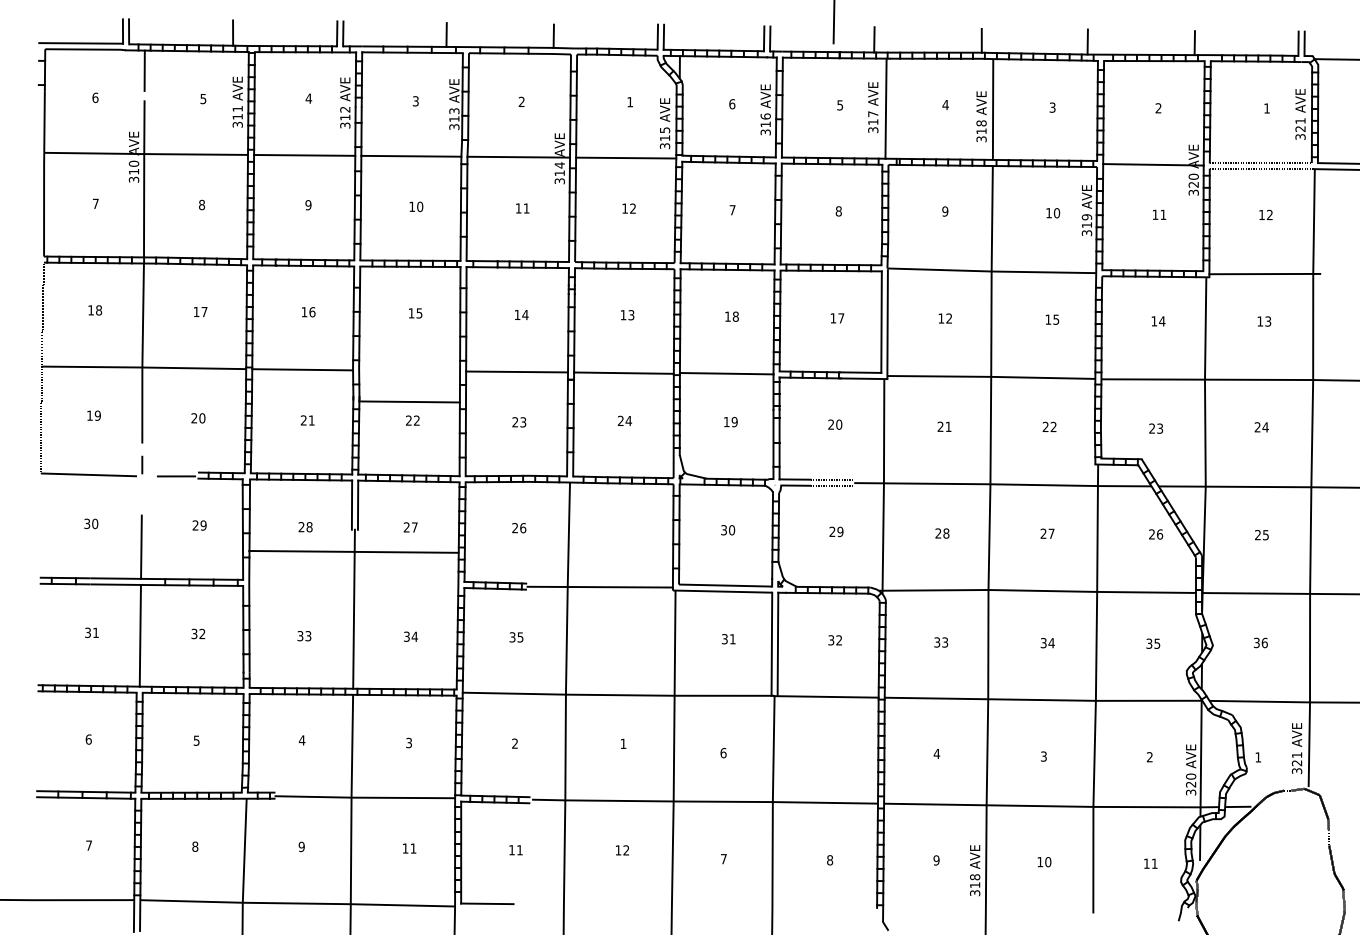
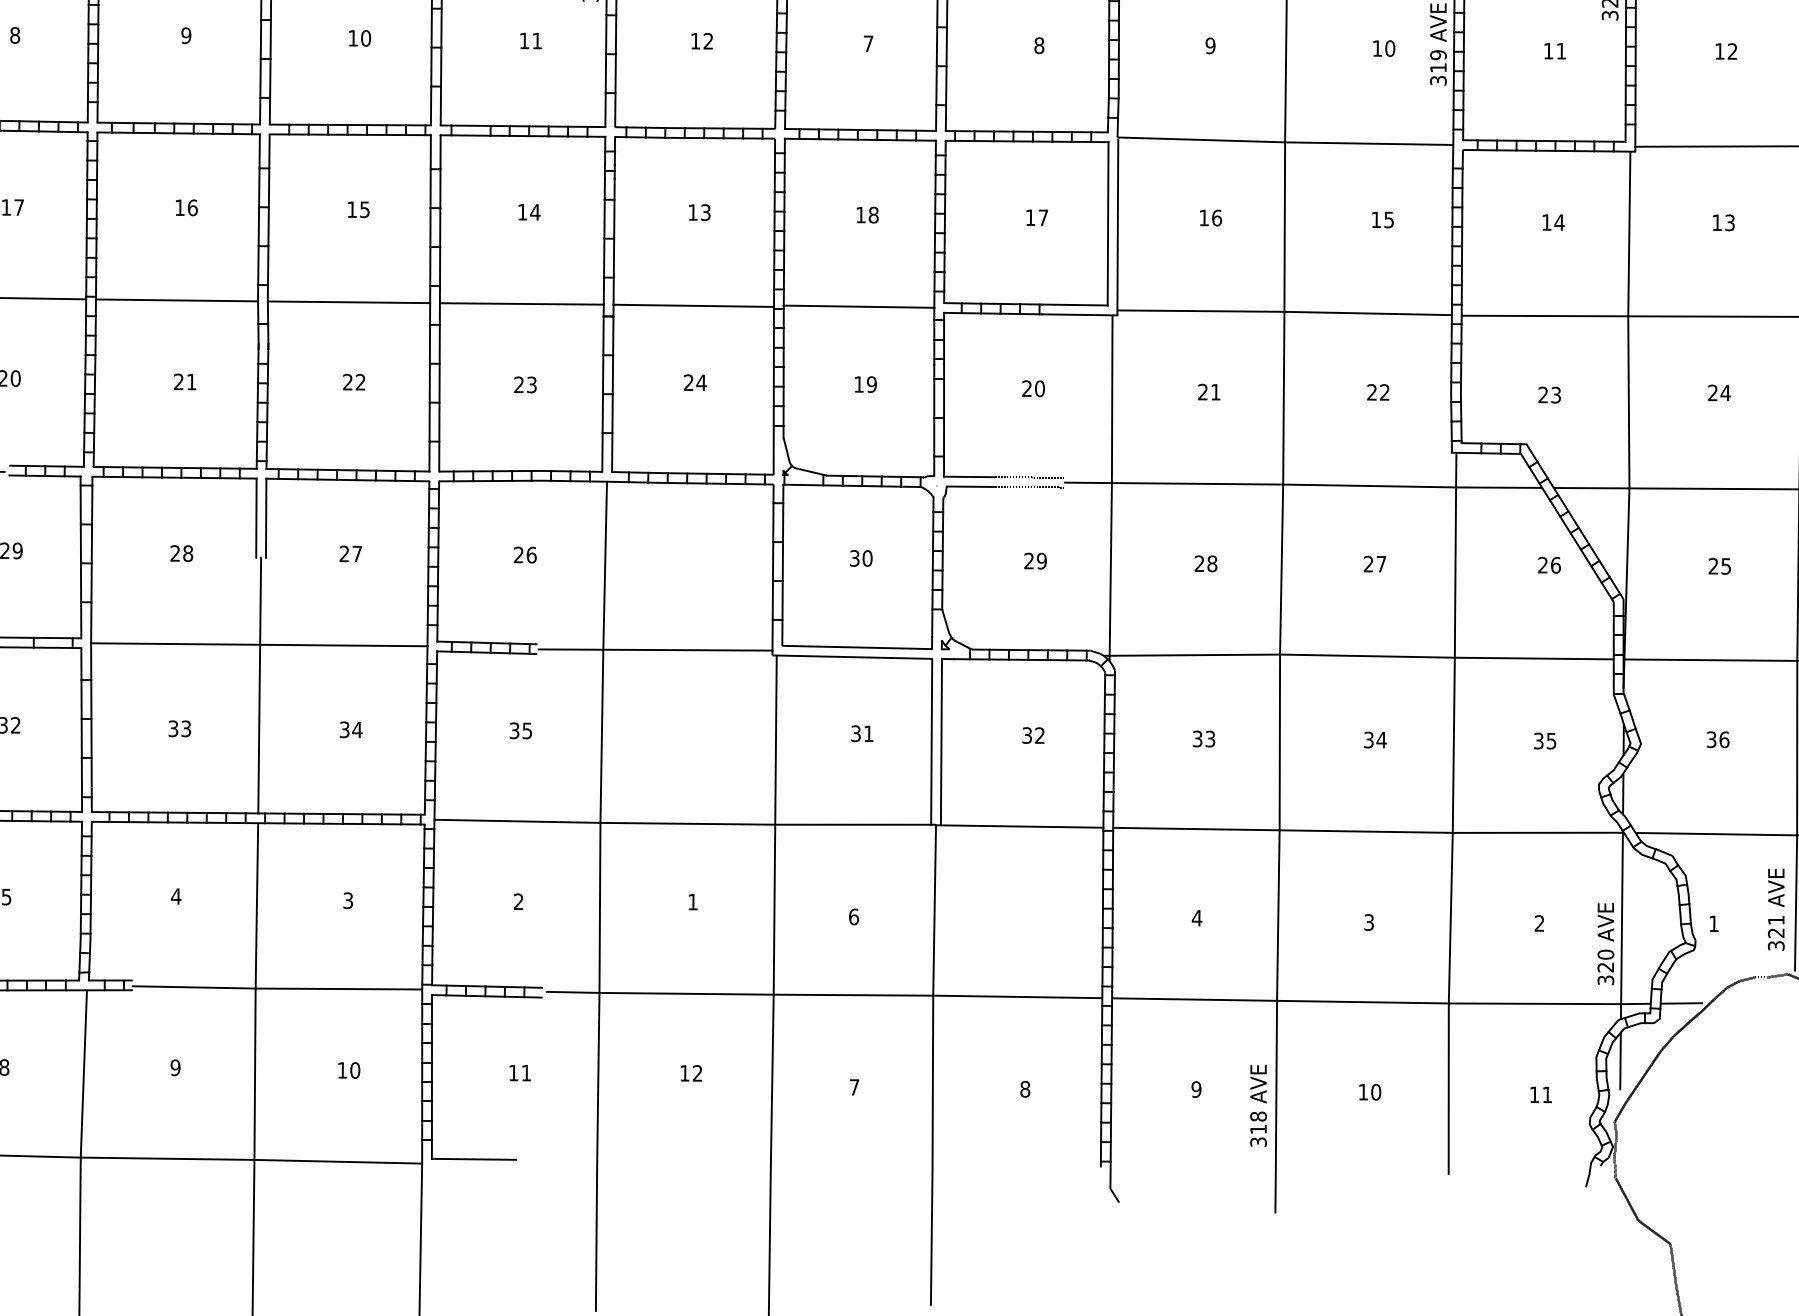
text: (949, 318) -> (1217, 217), 12 -> 16
line: (409, 401) -> (348, 301), moved
line: (353, 551) -> (258, 644), moved
text: (413, 848) -> (355, 1070), 11 -> 10

